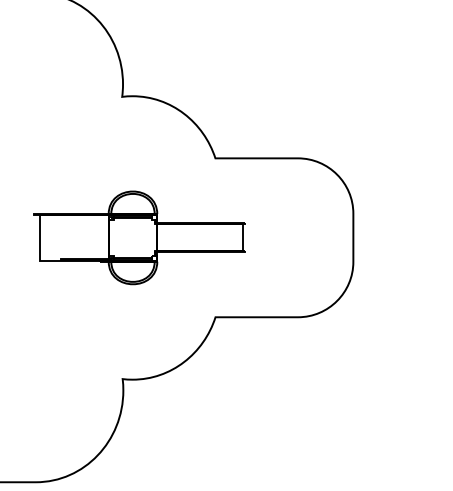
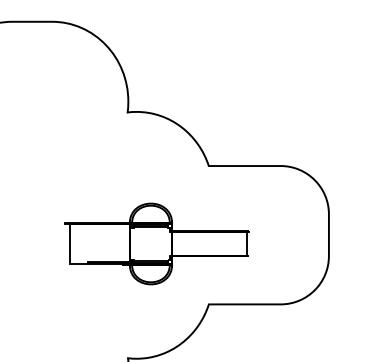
part: (139, 237) -> (156, 243), moved

